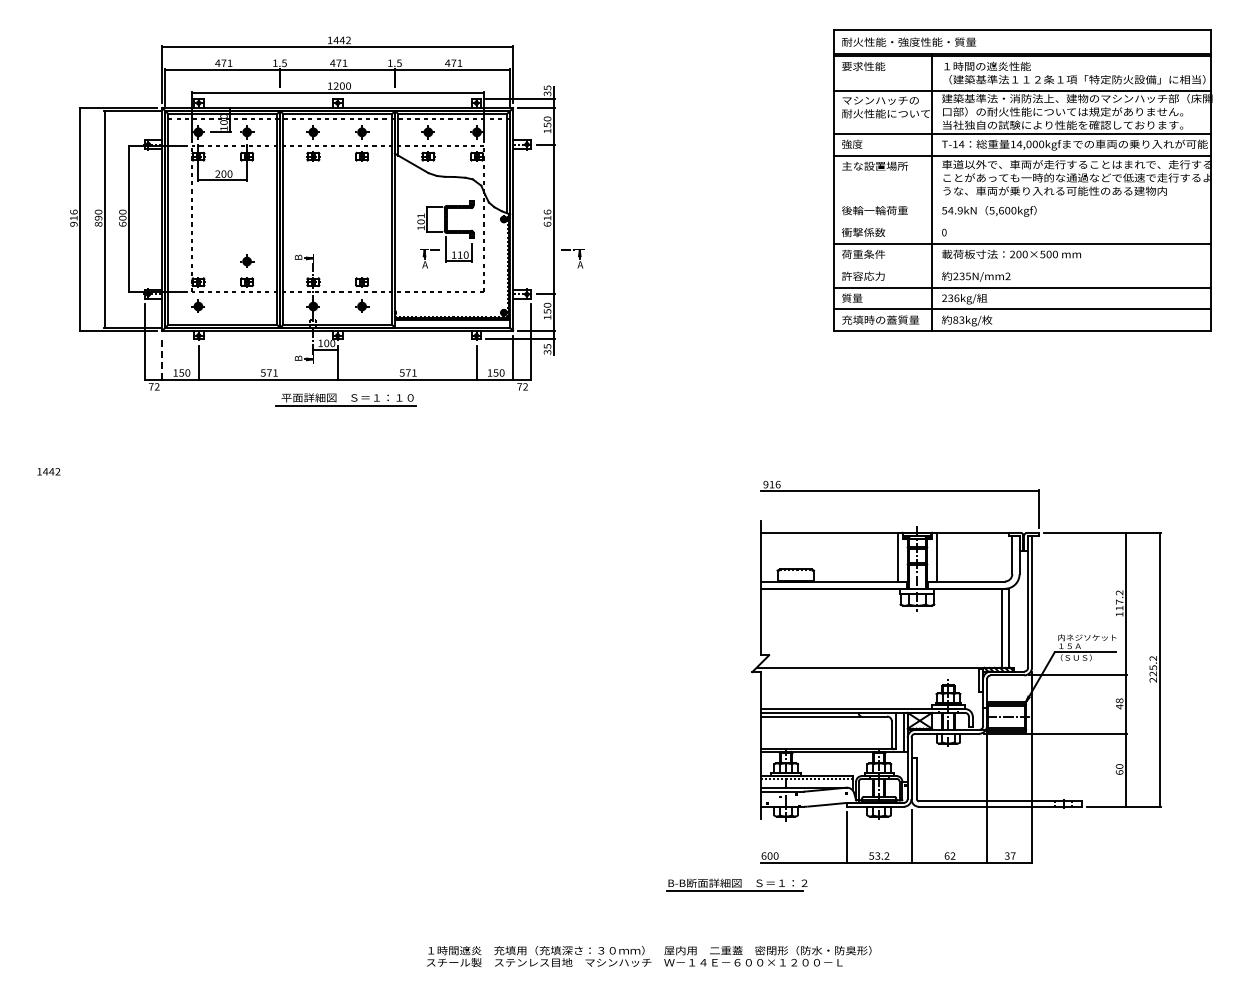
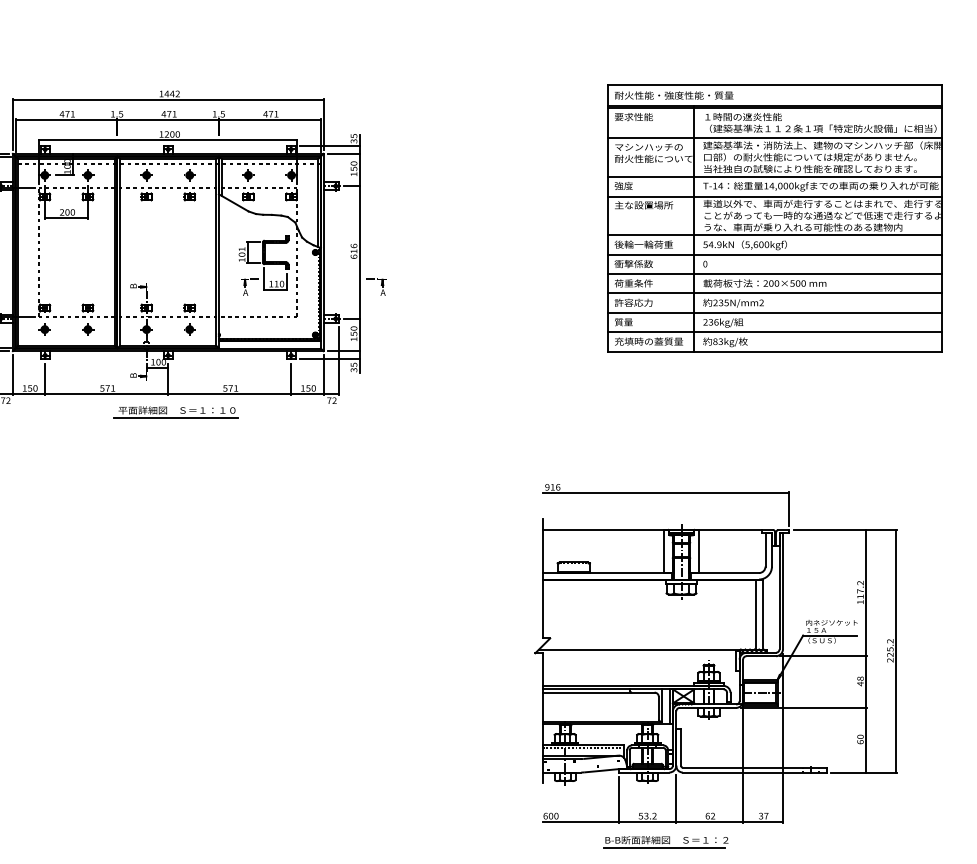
line: (1022, 200) -> (774, 235), added
line: (1022, 221) -> (774, 254), added
part: (247, 260) -> (88, 328), moved
line: (1022, 265) -> (774, 293), added
line: (162, 357) -> (13, 374), dashed -> solid
part: (736, 884) -> (665, 841), moved

